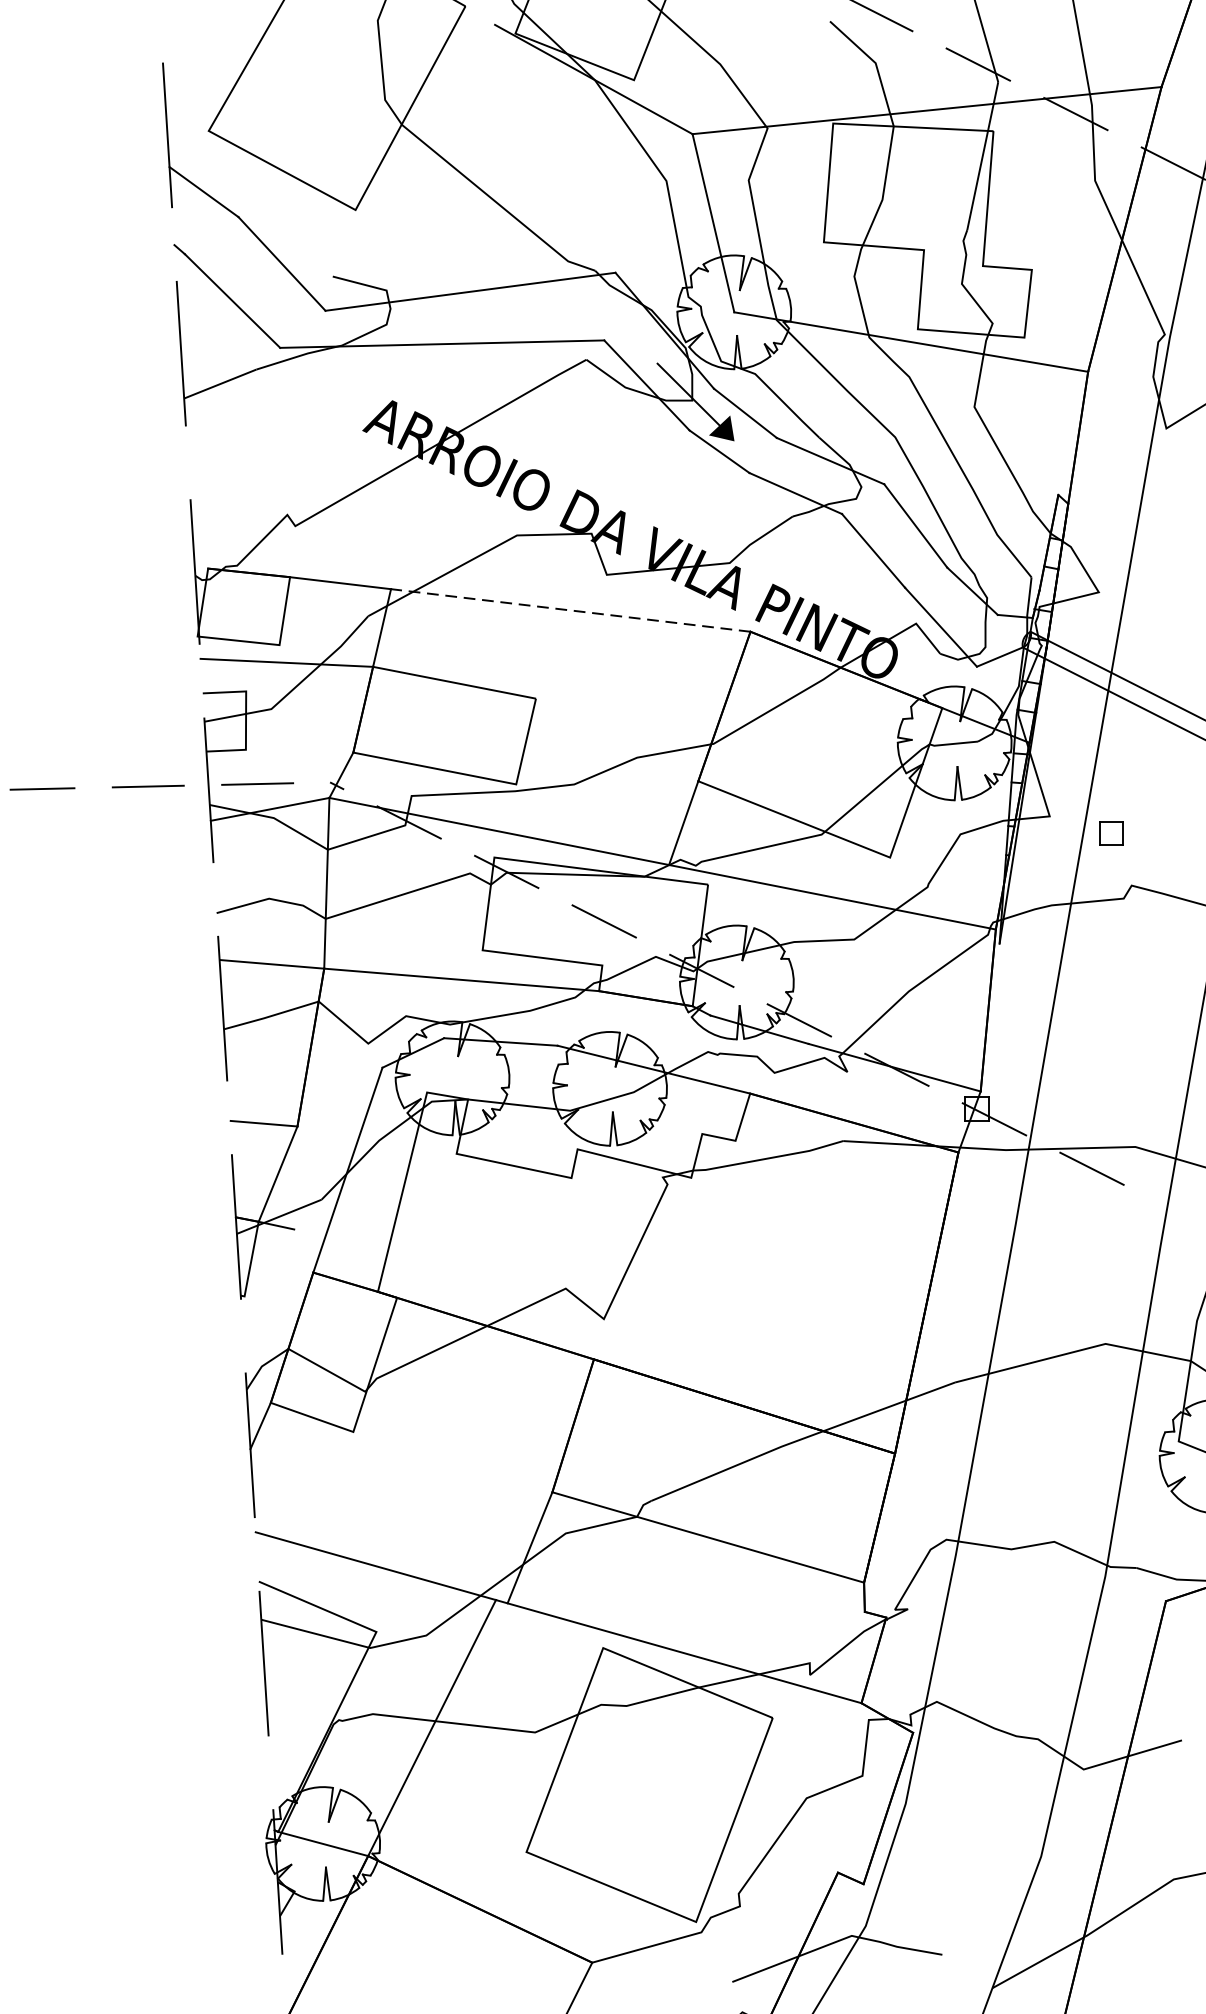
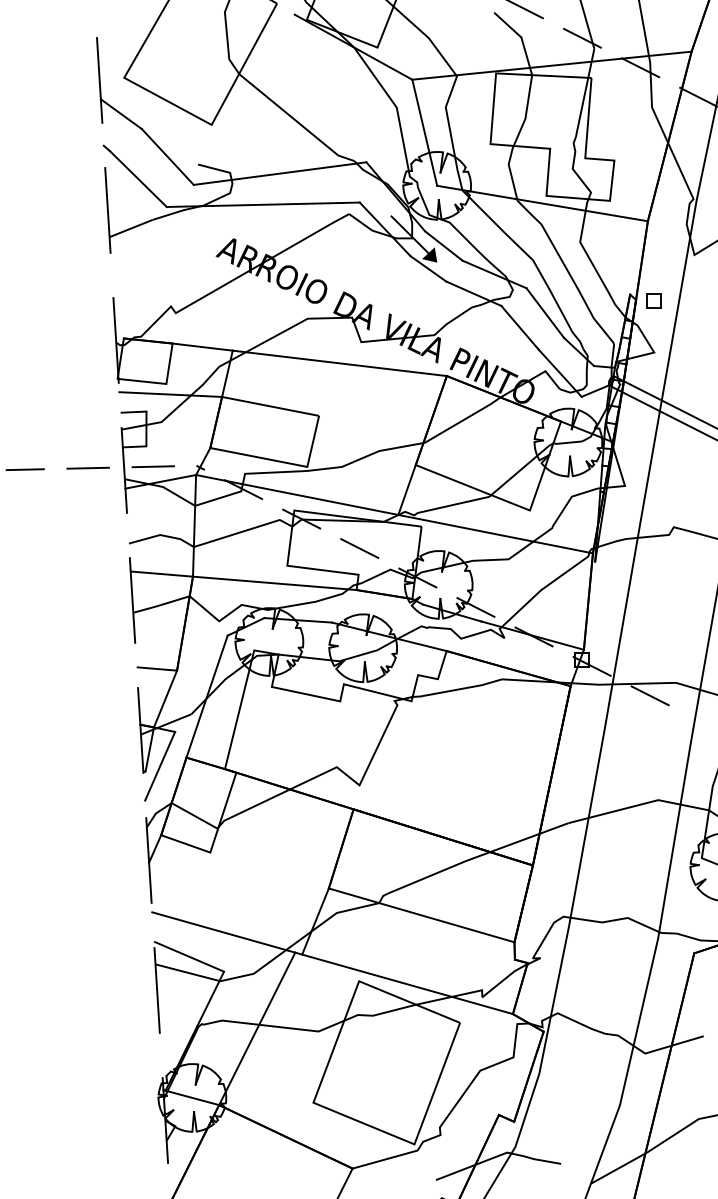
line: (570, 610) -> (339, 363), dashed -> solid
part: (1110, 832) -> (653, 300), moved
line: (269, 1285) -> (160, 765), added

